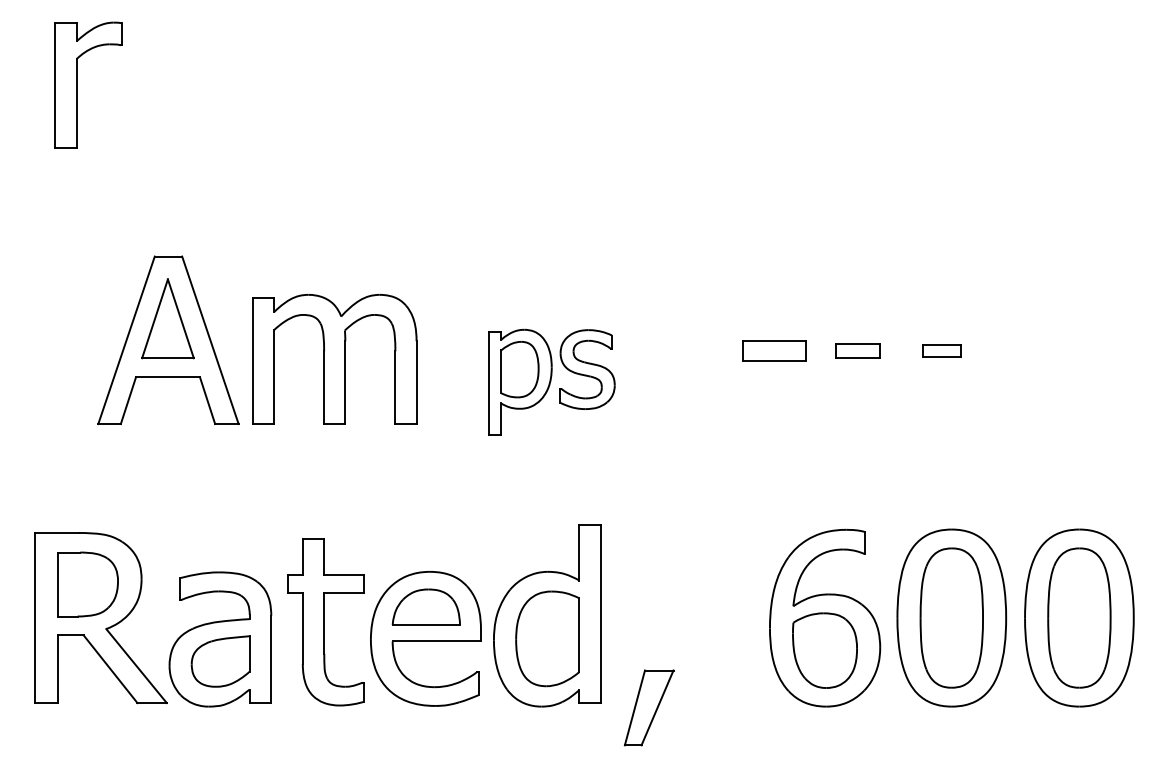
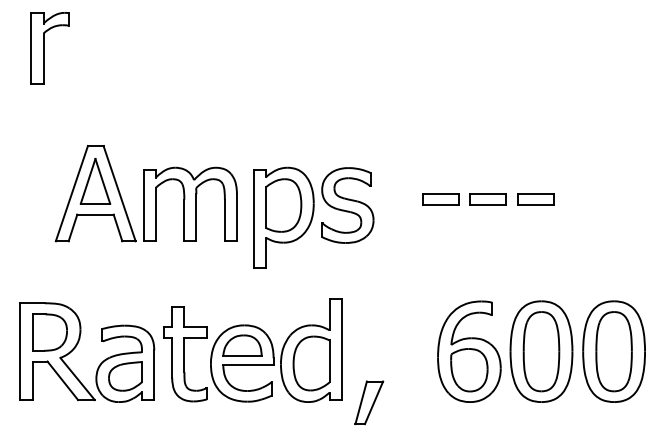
part: (856, 350) -> (487, 199), size x1.43
part: (941, 350) -> (535, 199), size x1.67
part: (551, 382) -> (313, 217), size x1.67

